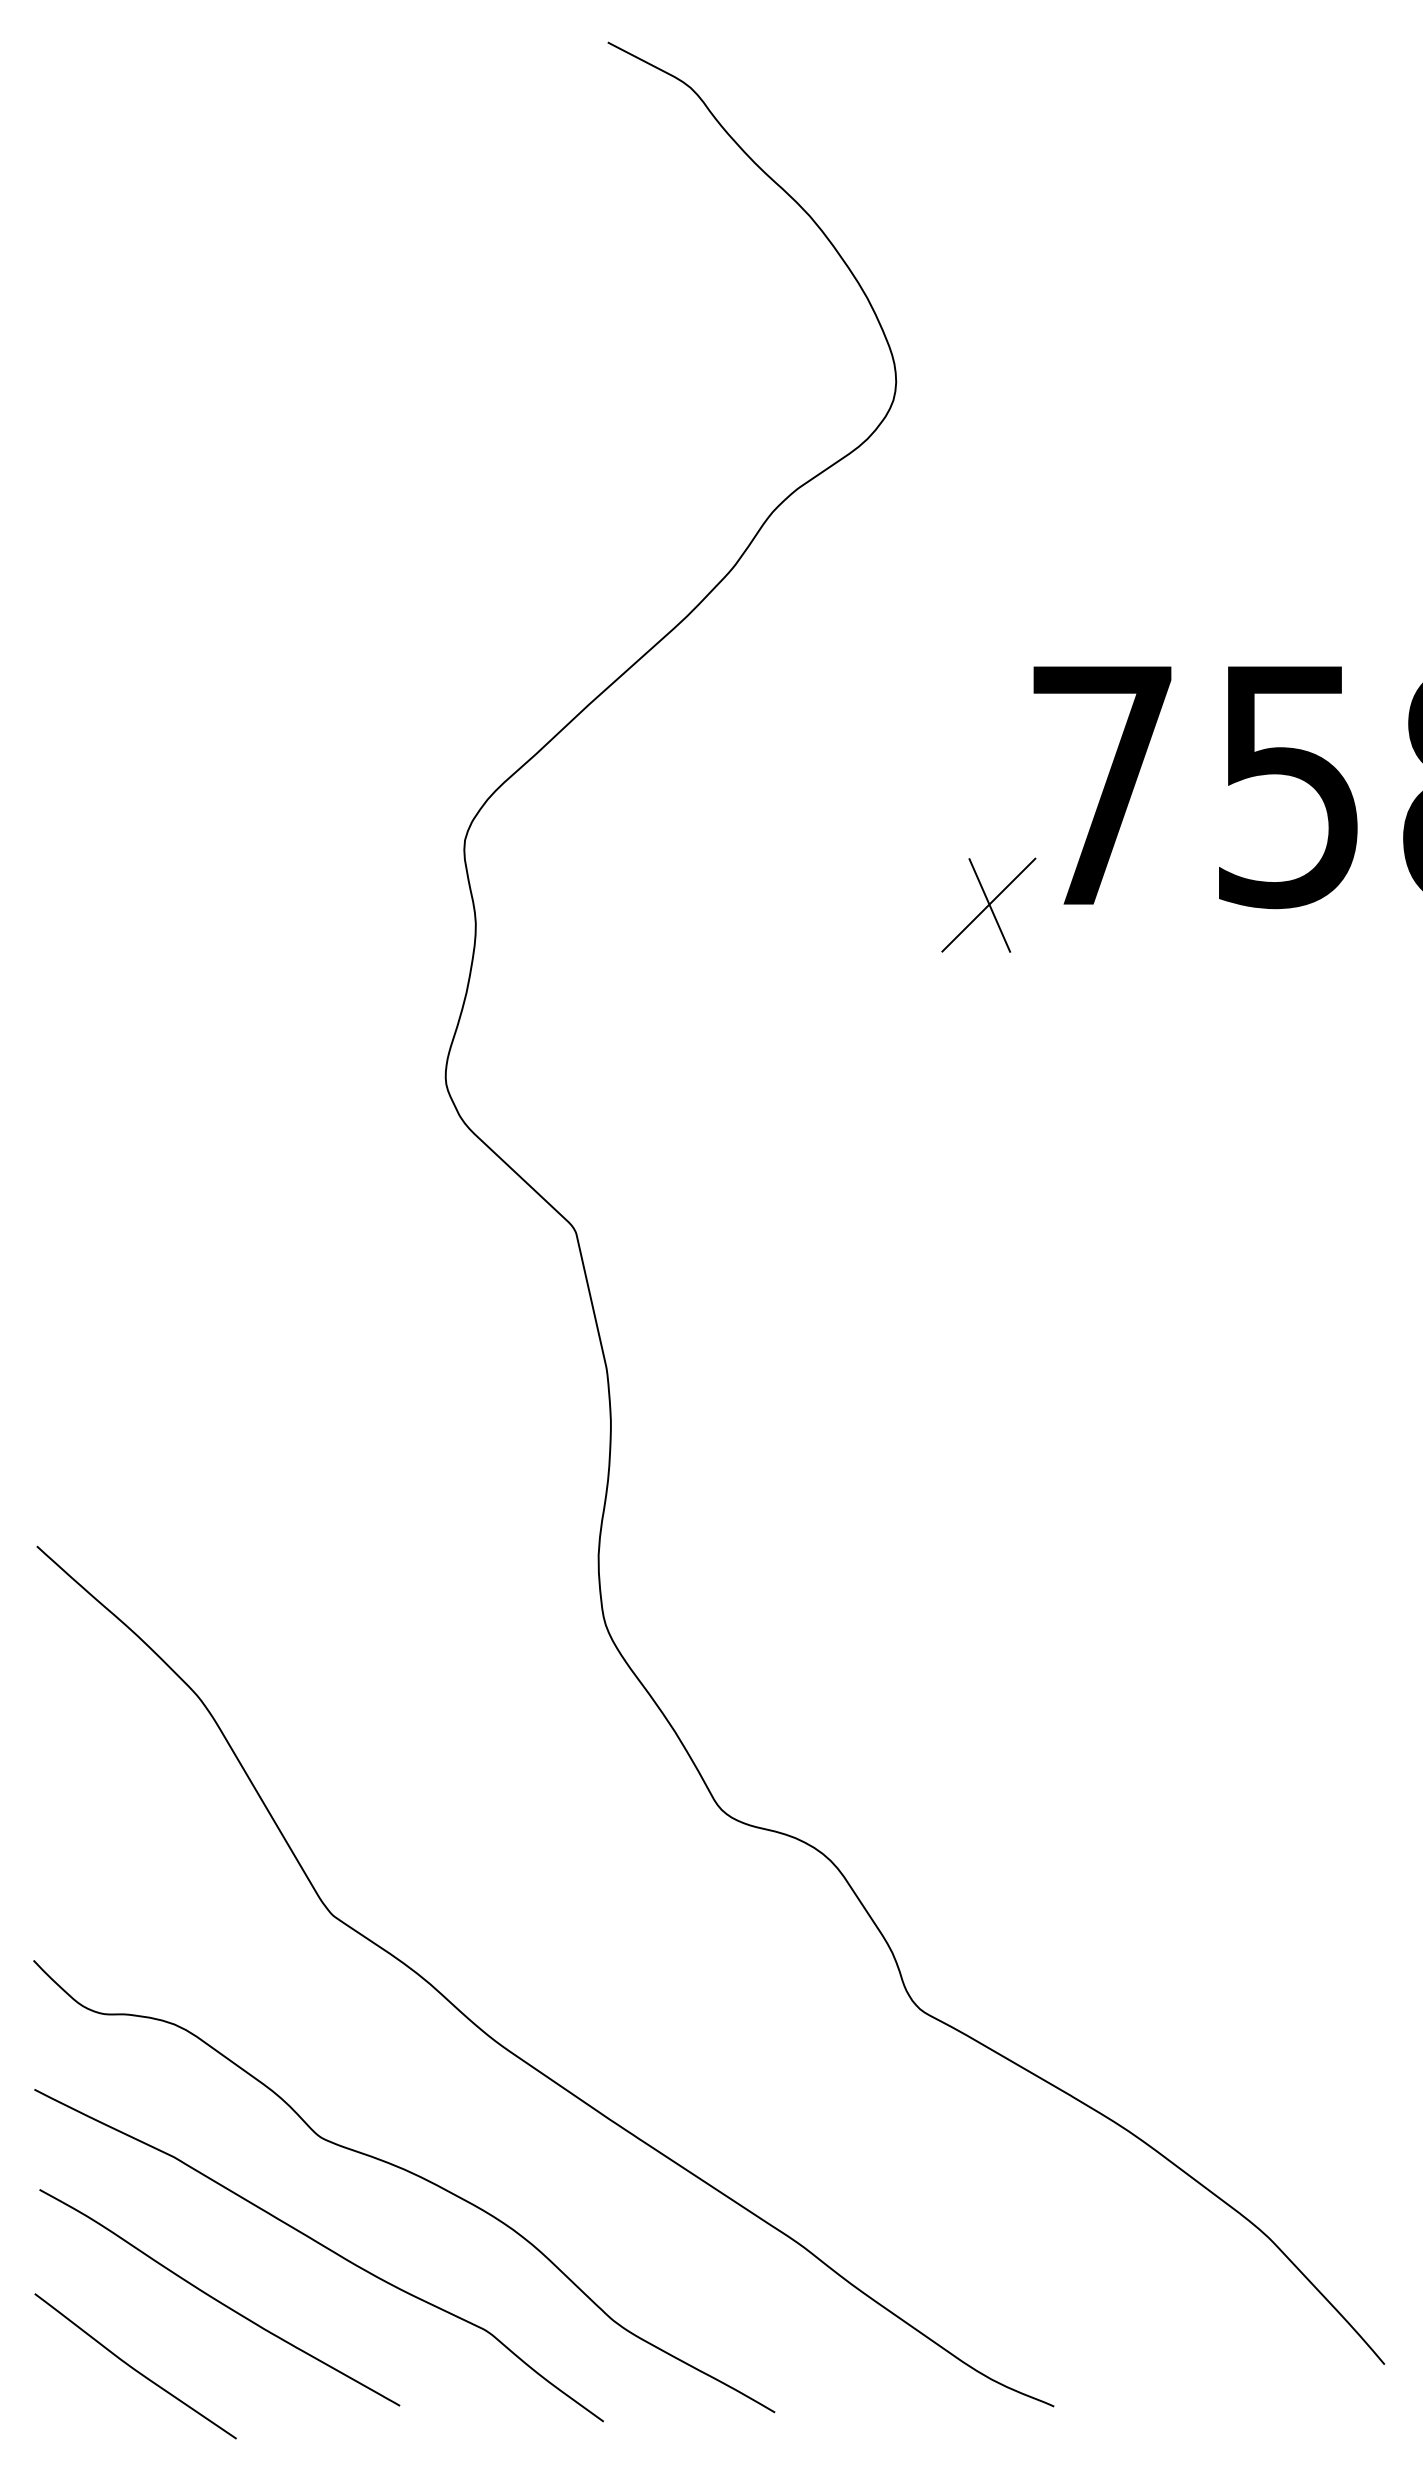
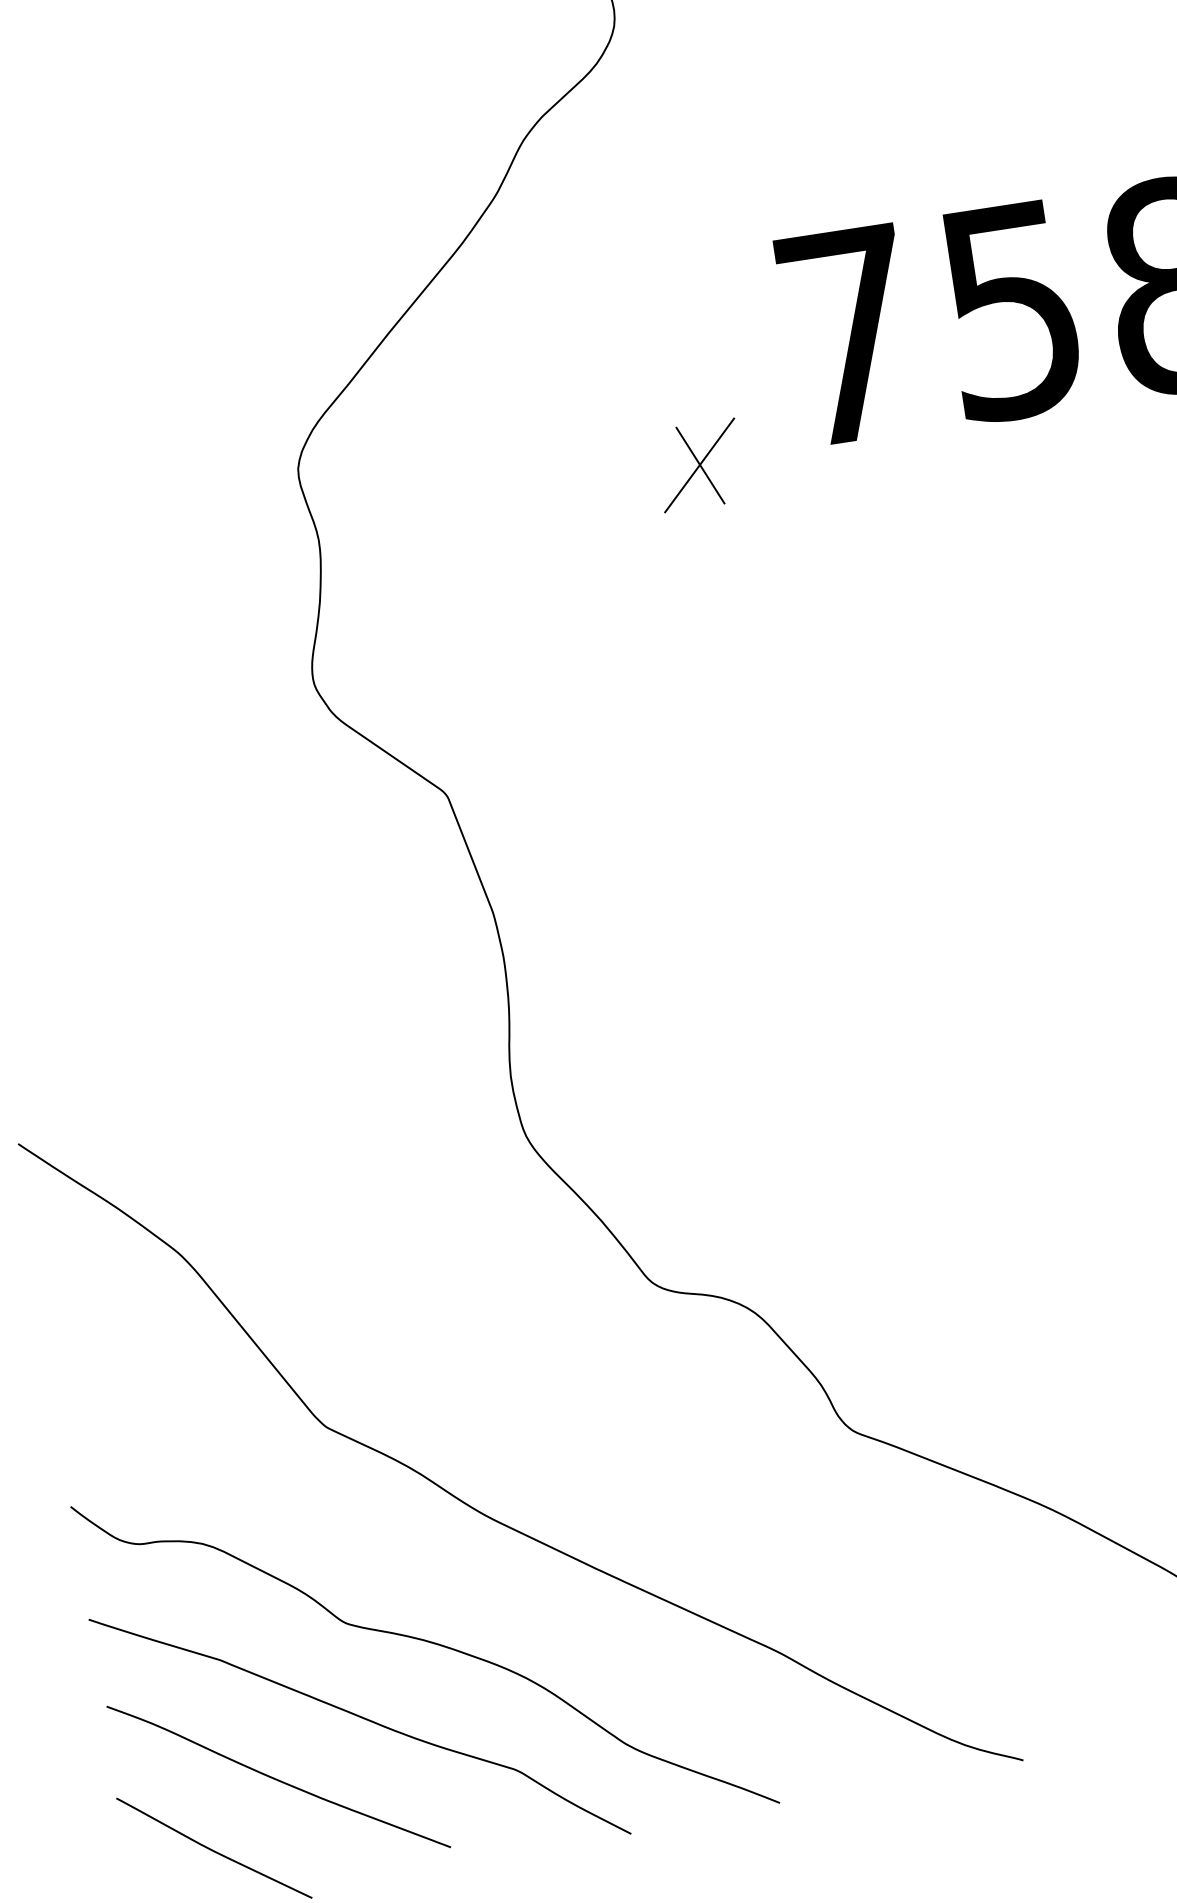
part: (988, 904) -> (699, 464), moved

